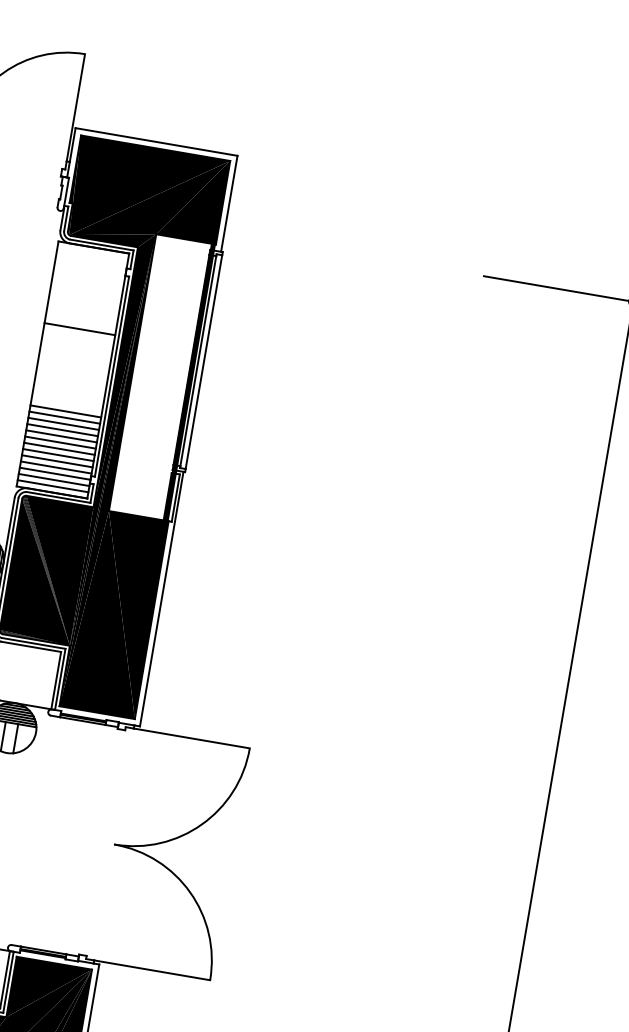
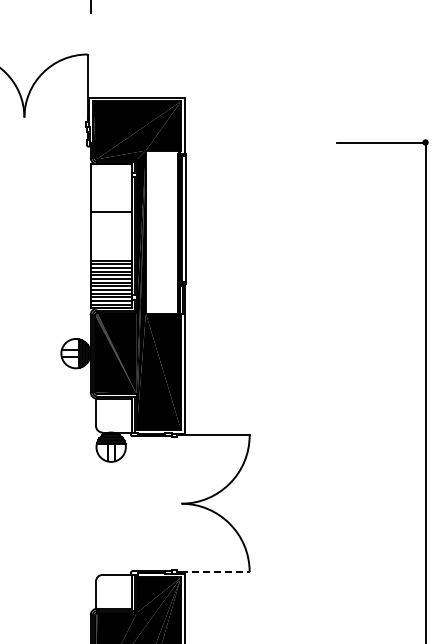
line: (153, 969) -> (216, 571), solid -> dashed

